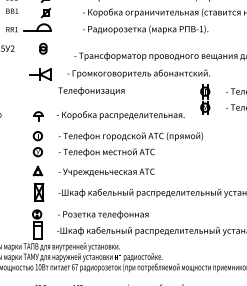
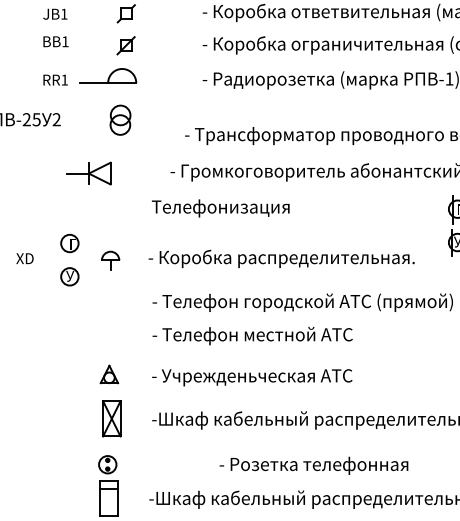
part: (43, 48) -> (120, 119), size x1.4
part: (40, 74) -> (89, 173), moved
part: (37, 144) -> (68, 260), moved
text: (103, 214) -> (314, 464), moved

